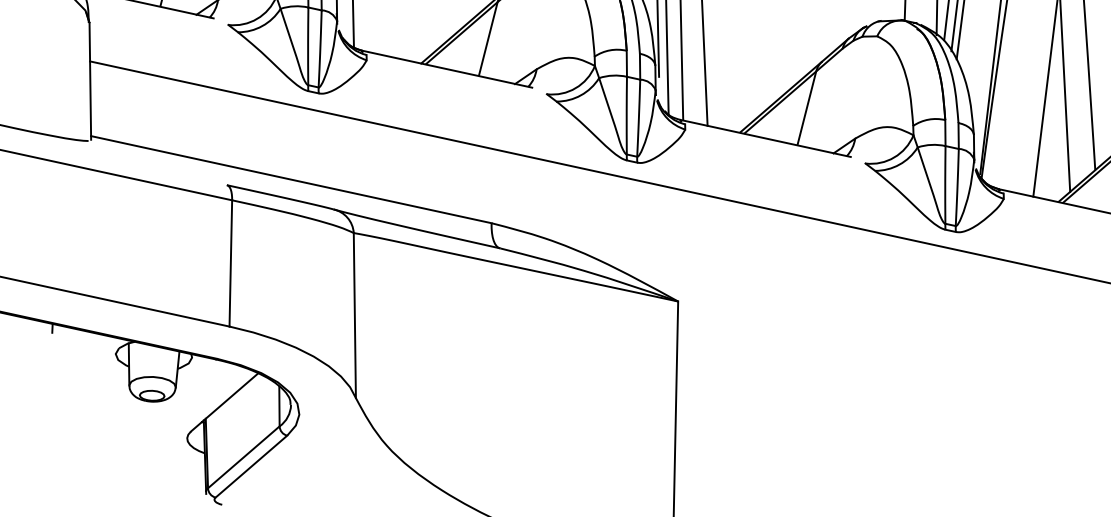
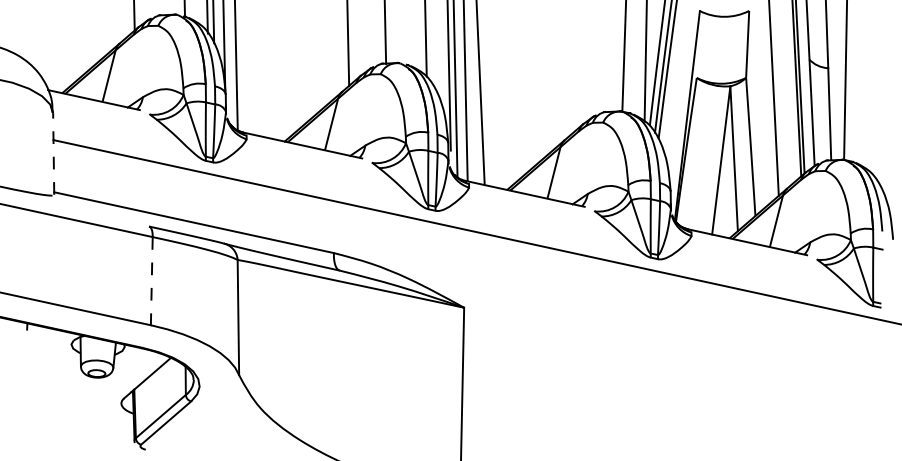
line: (90, 82) -> (53, 154), solid -> dashed
line: (230, 263) -> (151, 281), solid -> dashed

